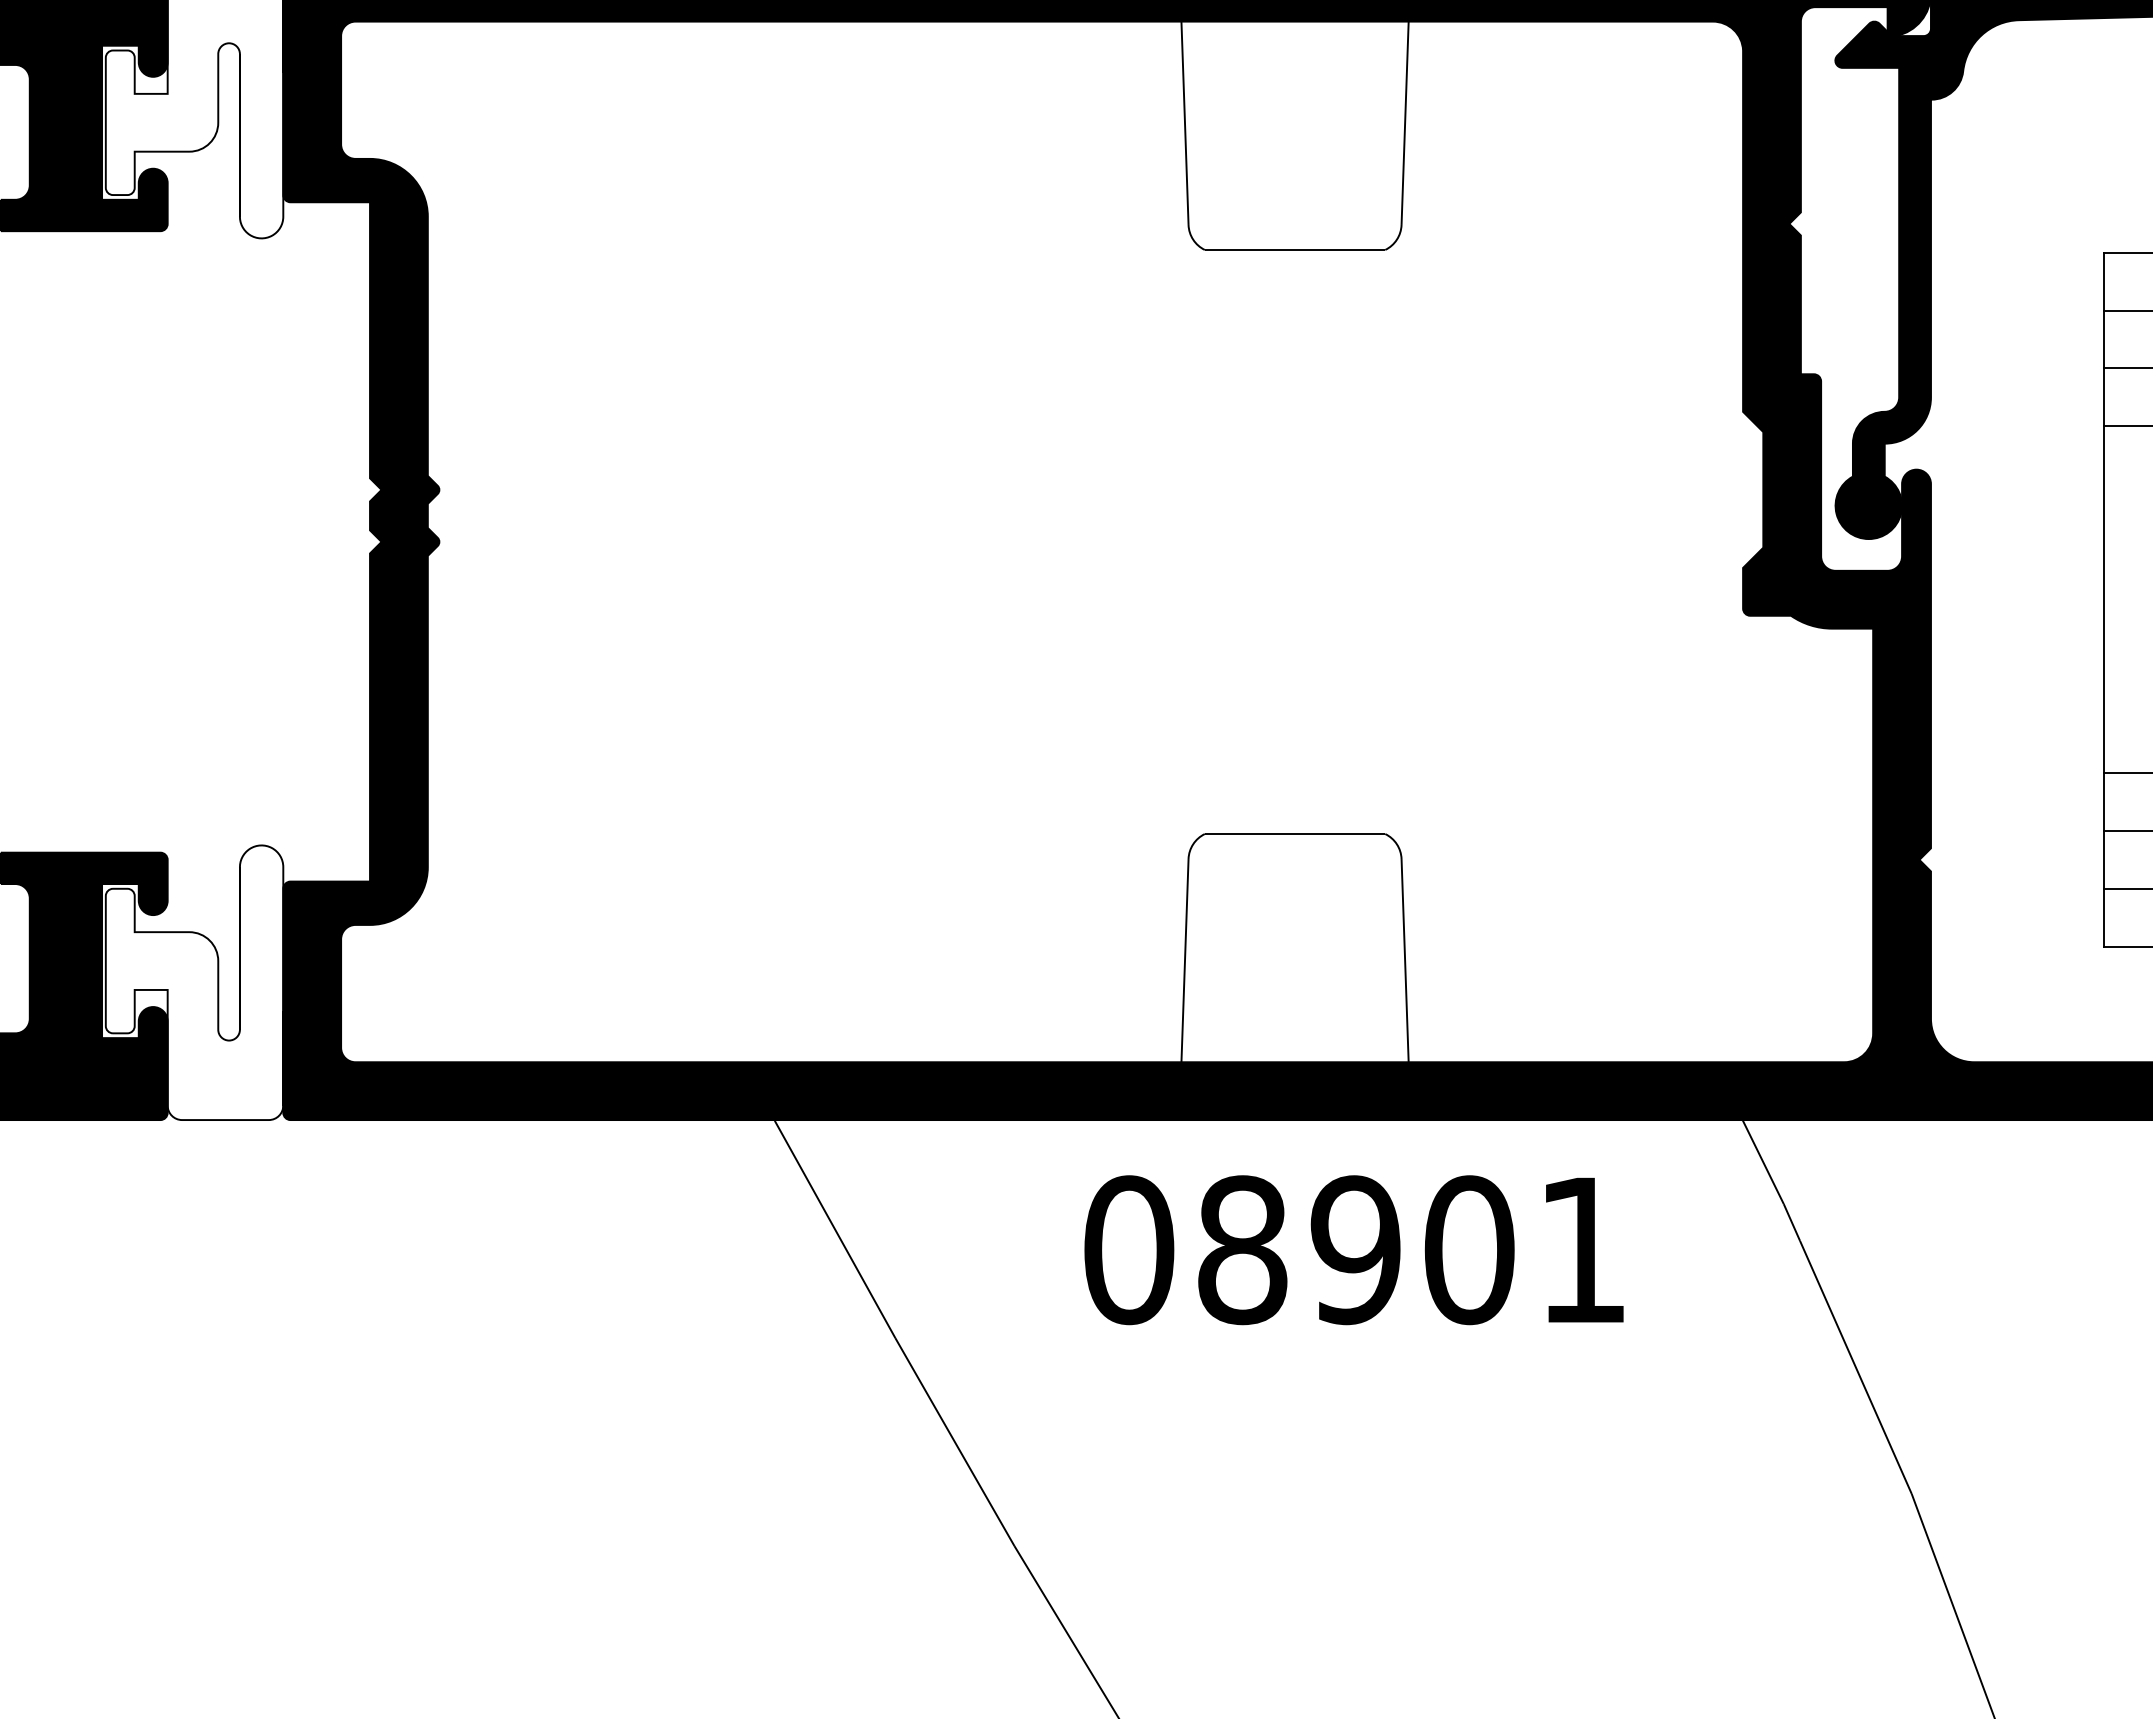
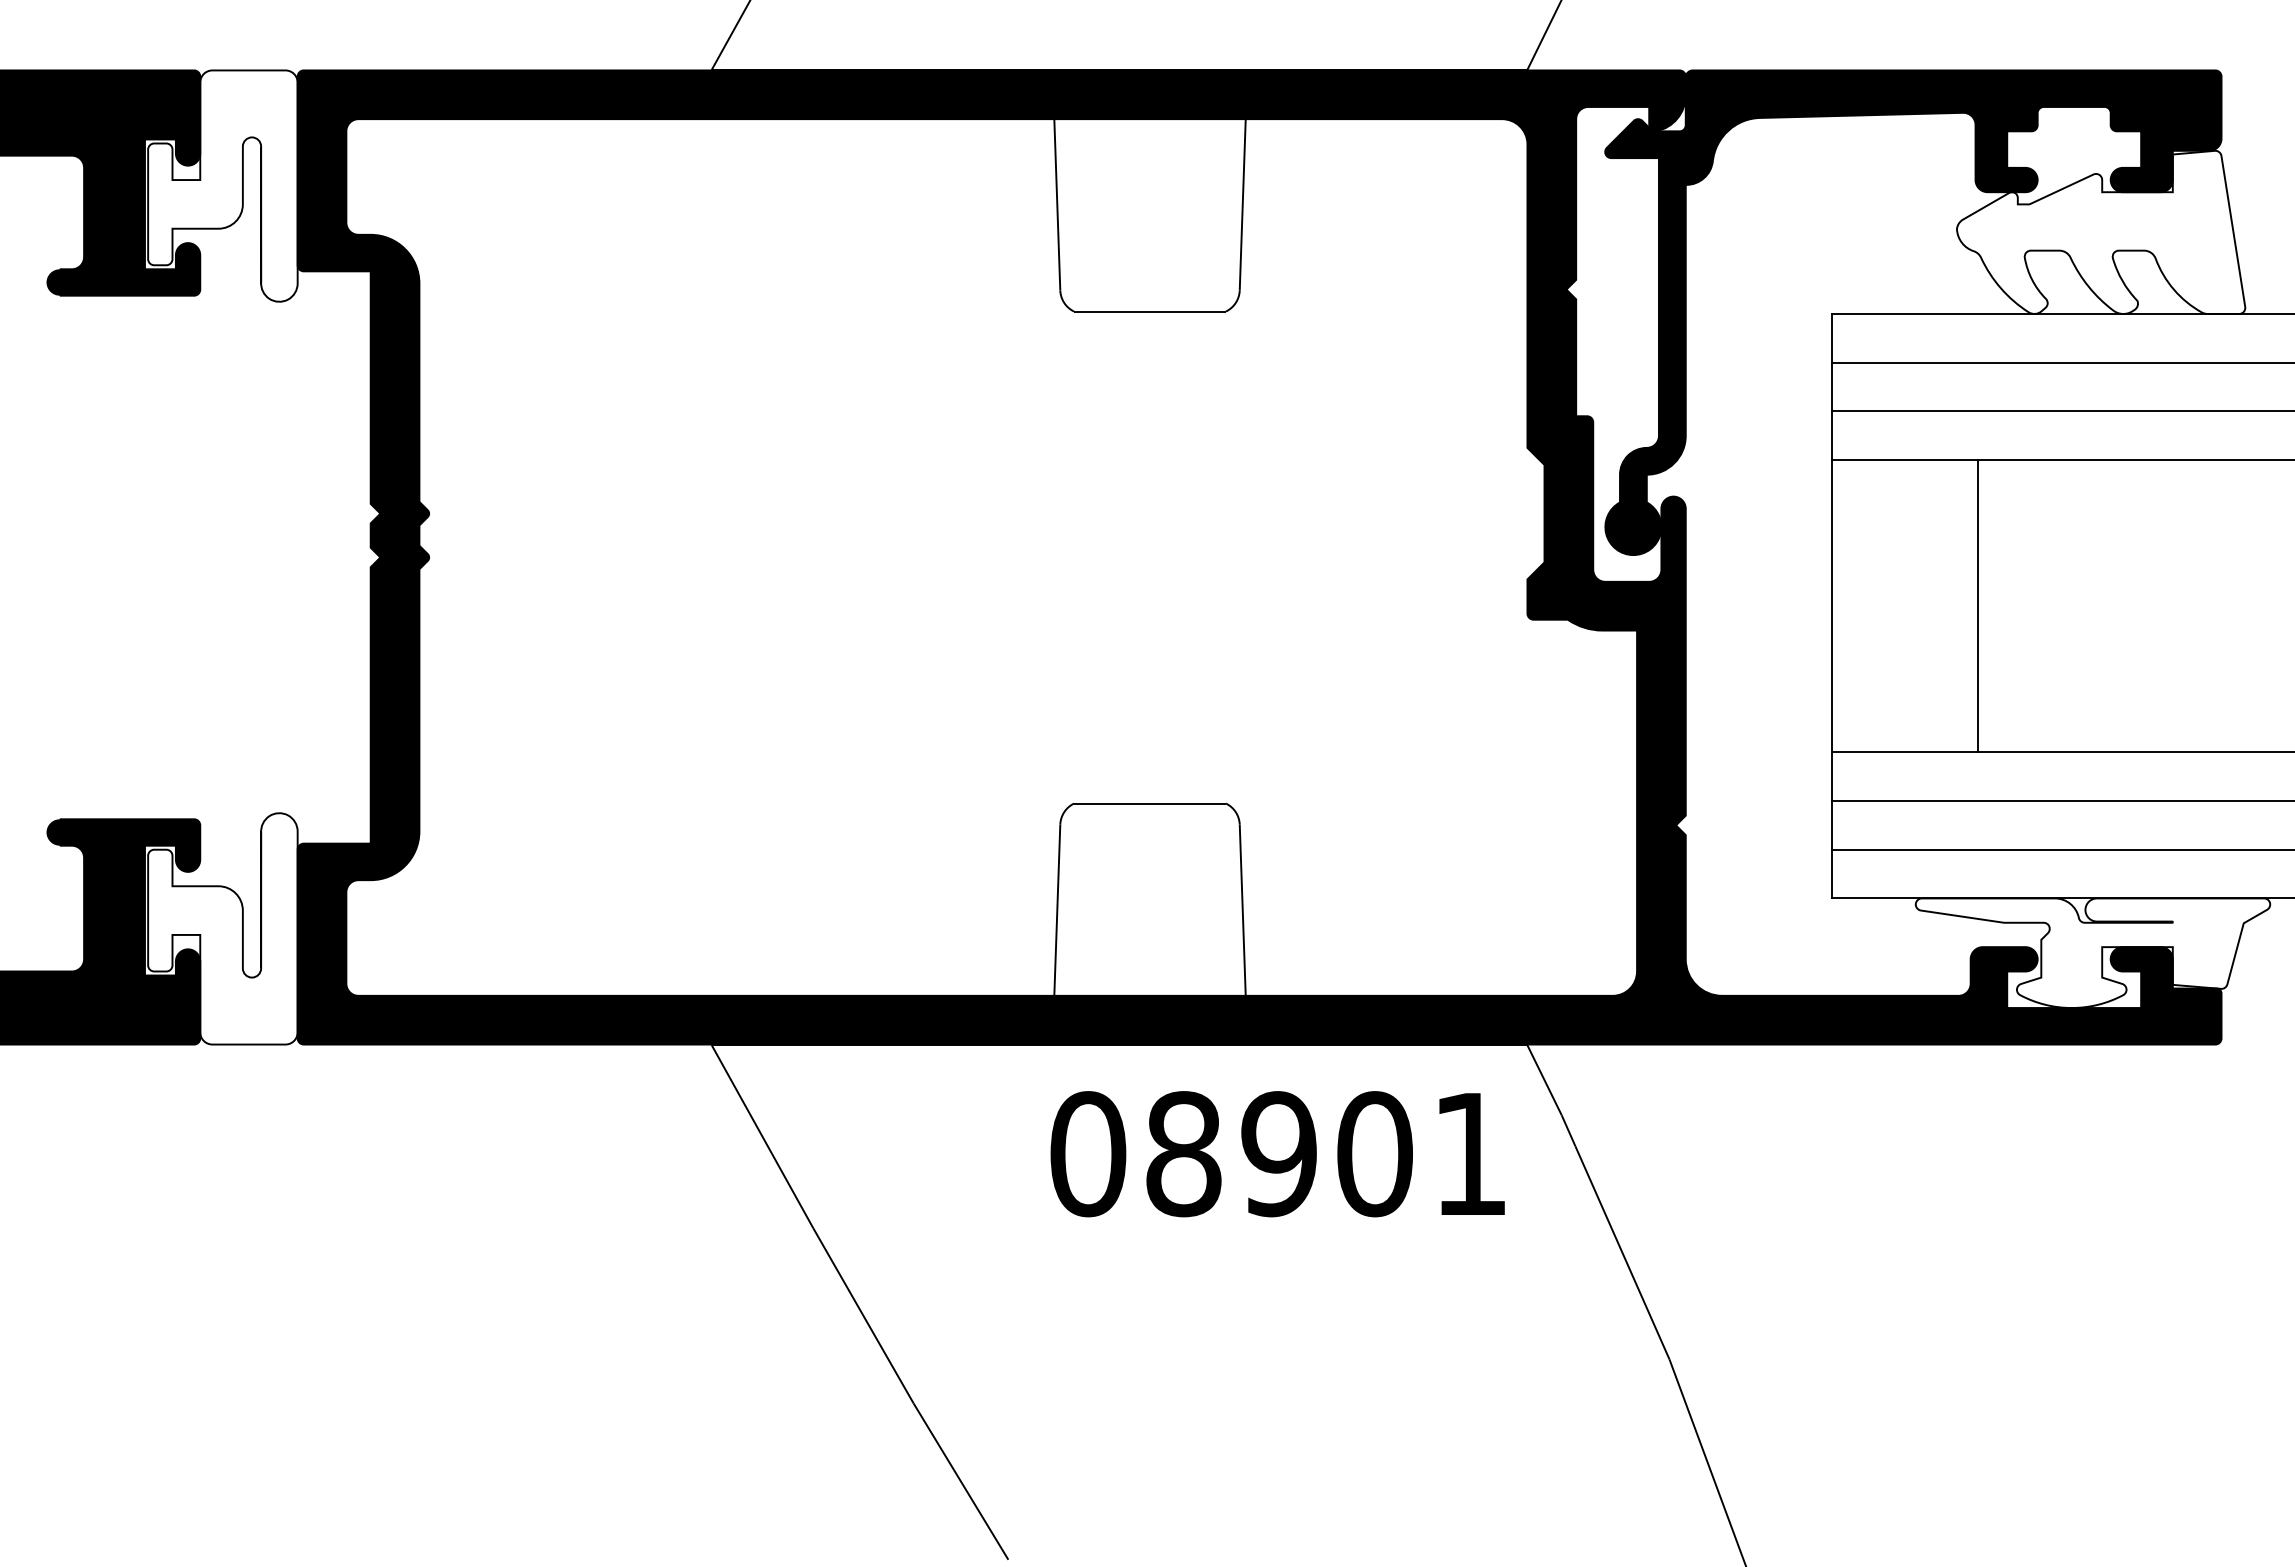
text: (1353, 1250) -> (1277, 1154), moved

